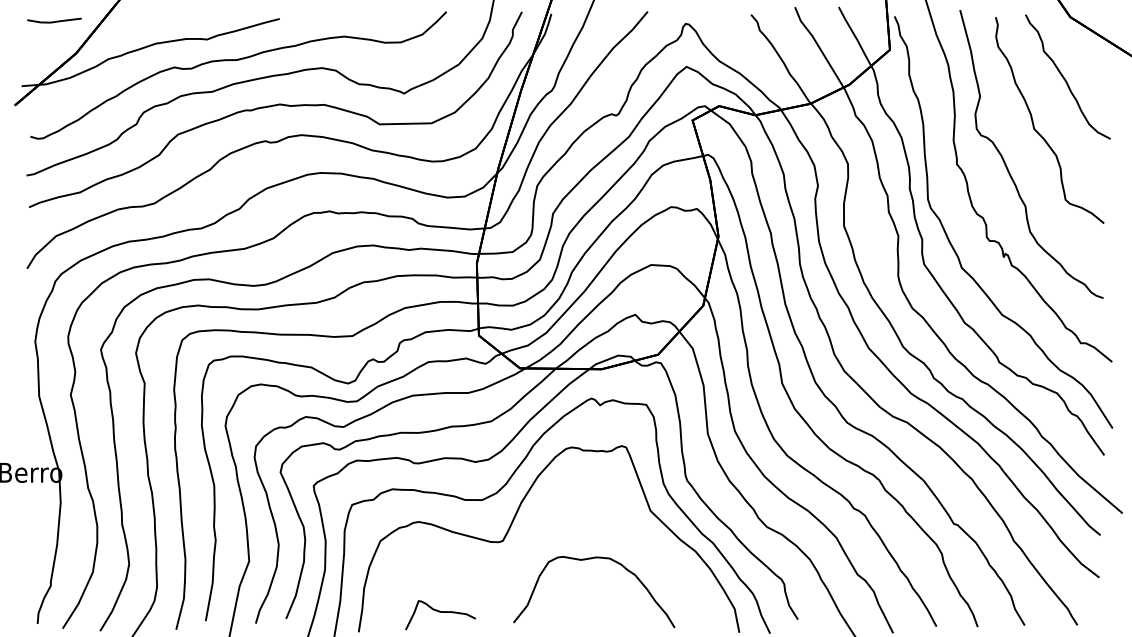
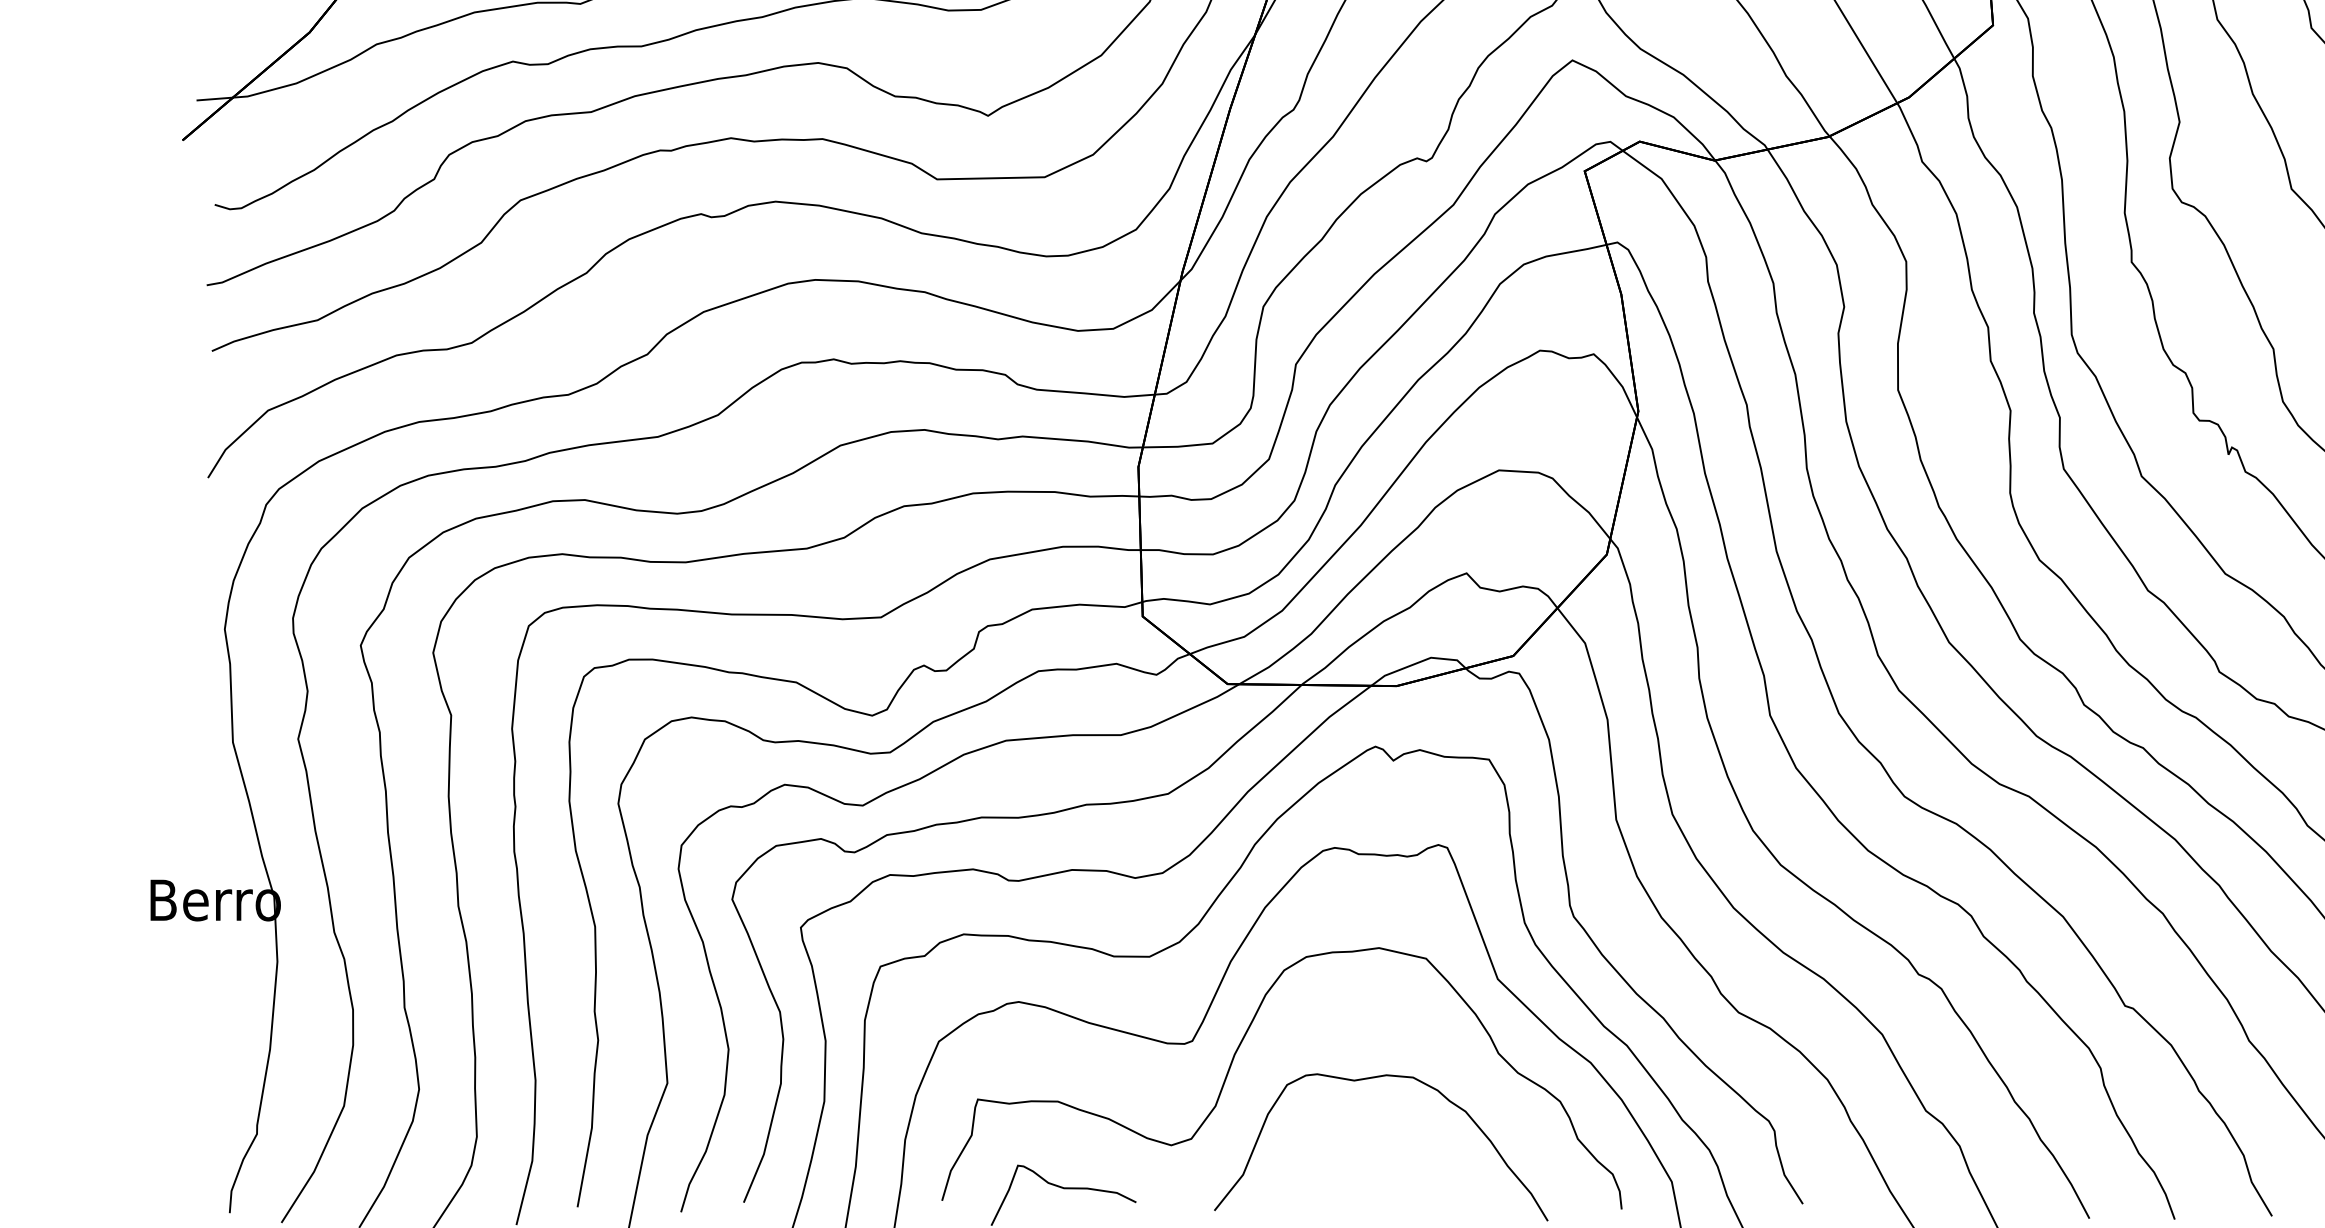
curve: (523, 550) -> (1234, 1061), added

